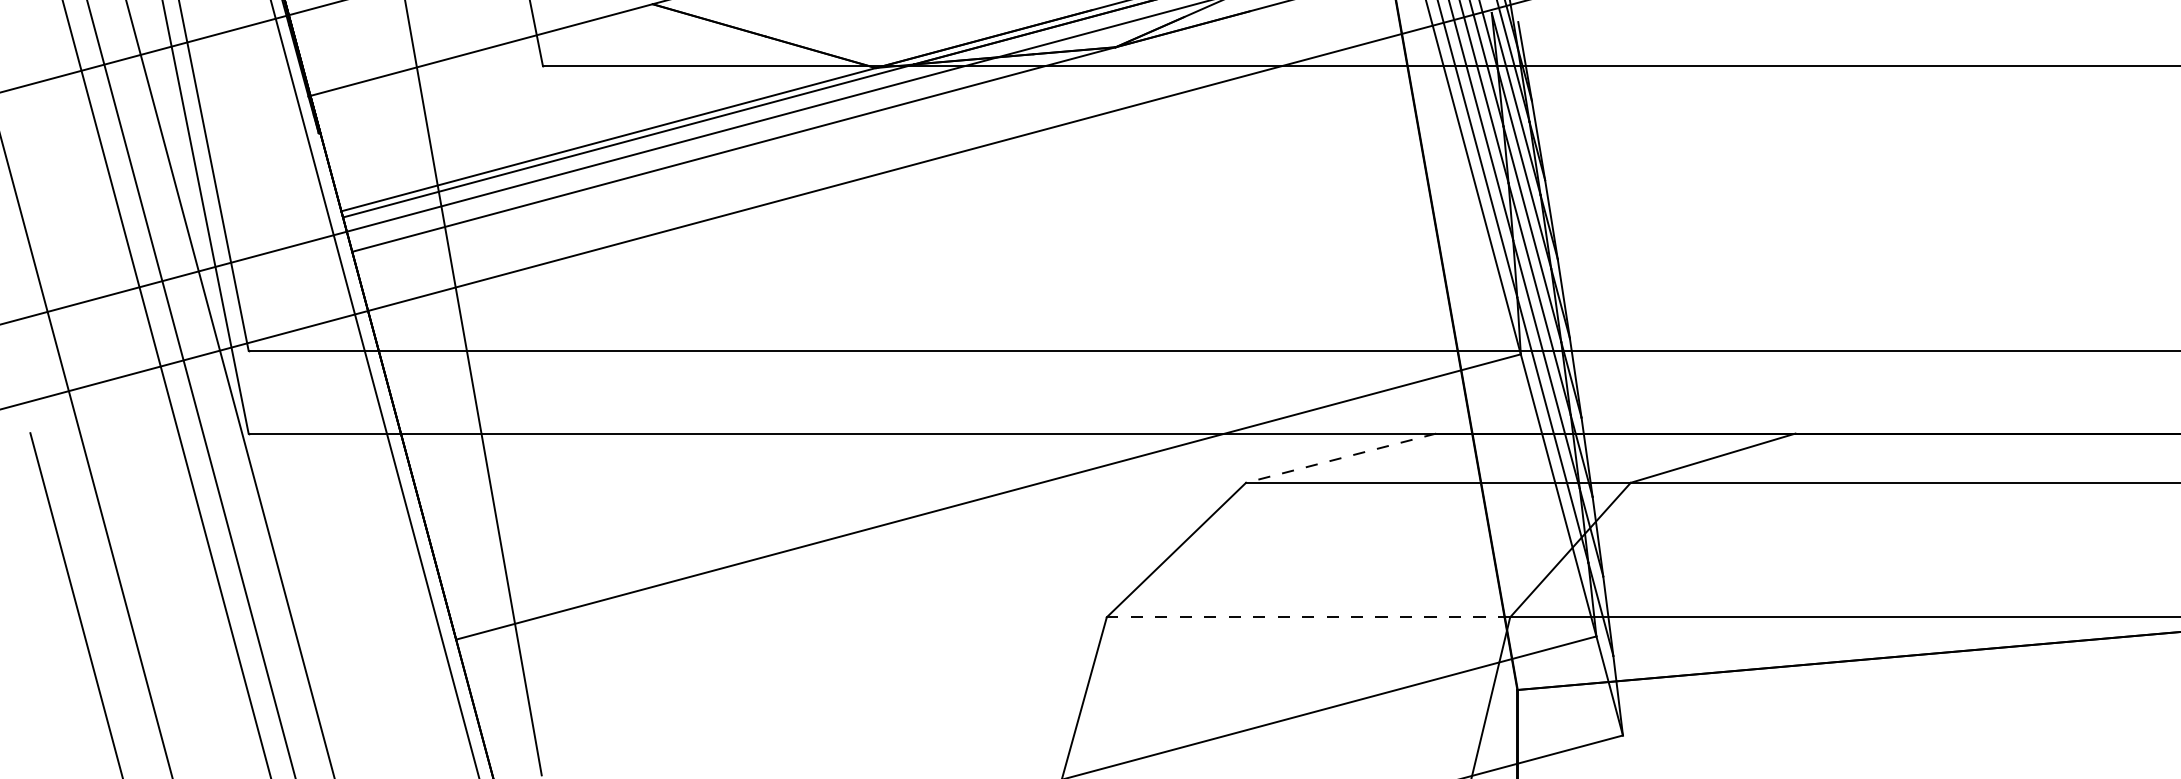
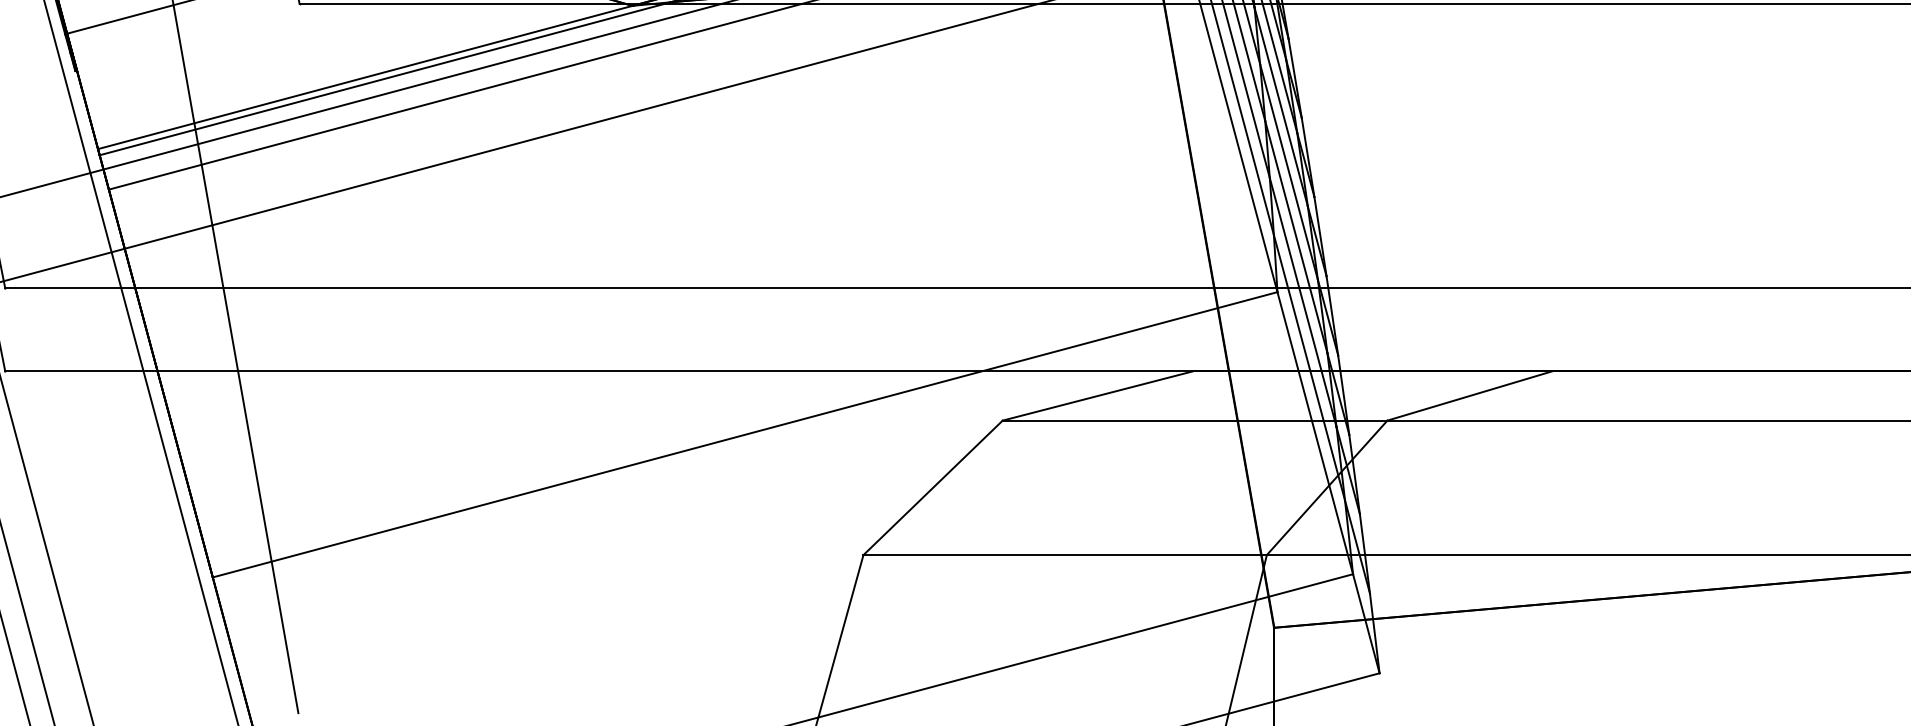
line: (1340, 458) -> (1097, 396), dashed -> solid
line: (1308, 617) -> (1065, 555), dashed -> solid

